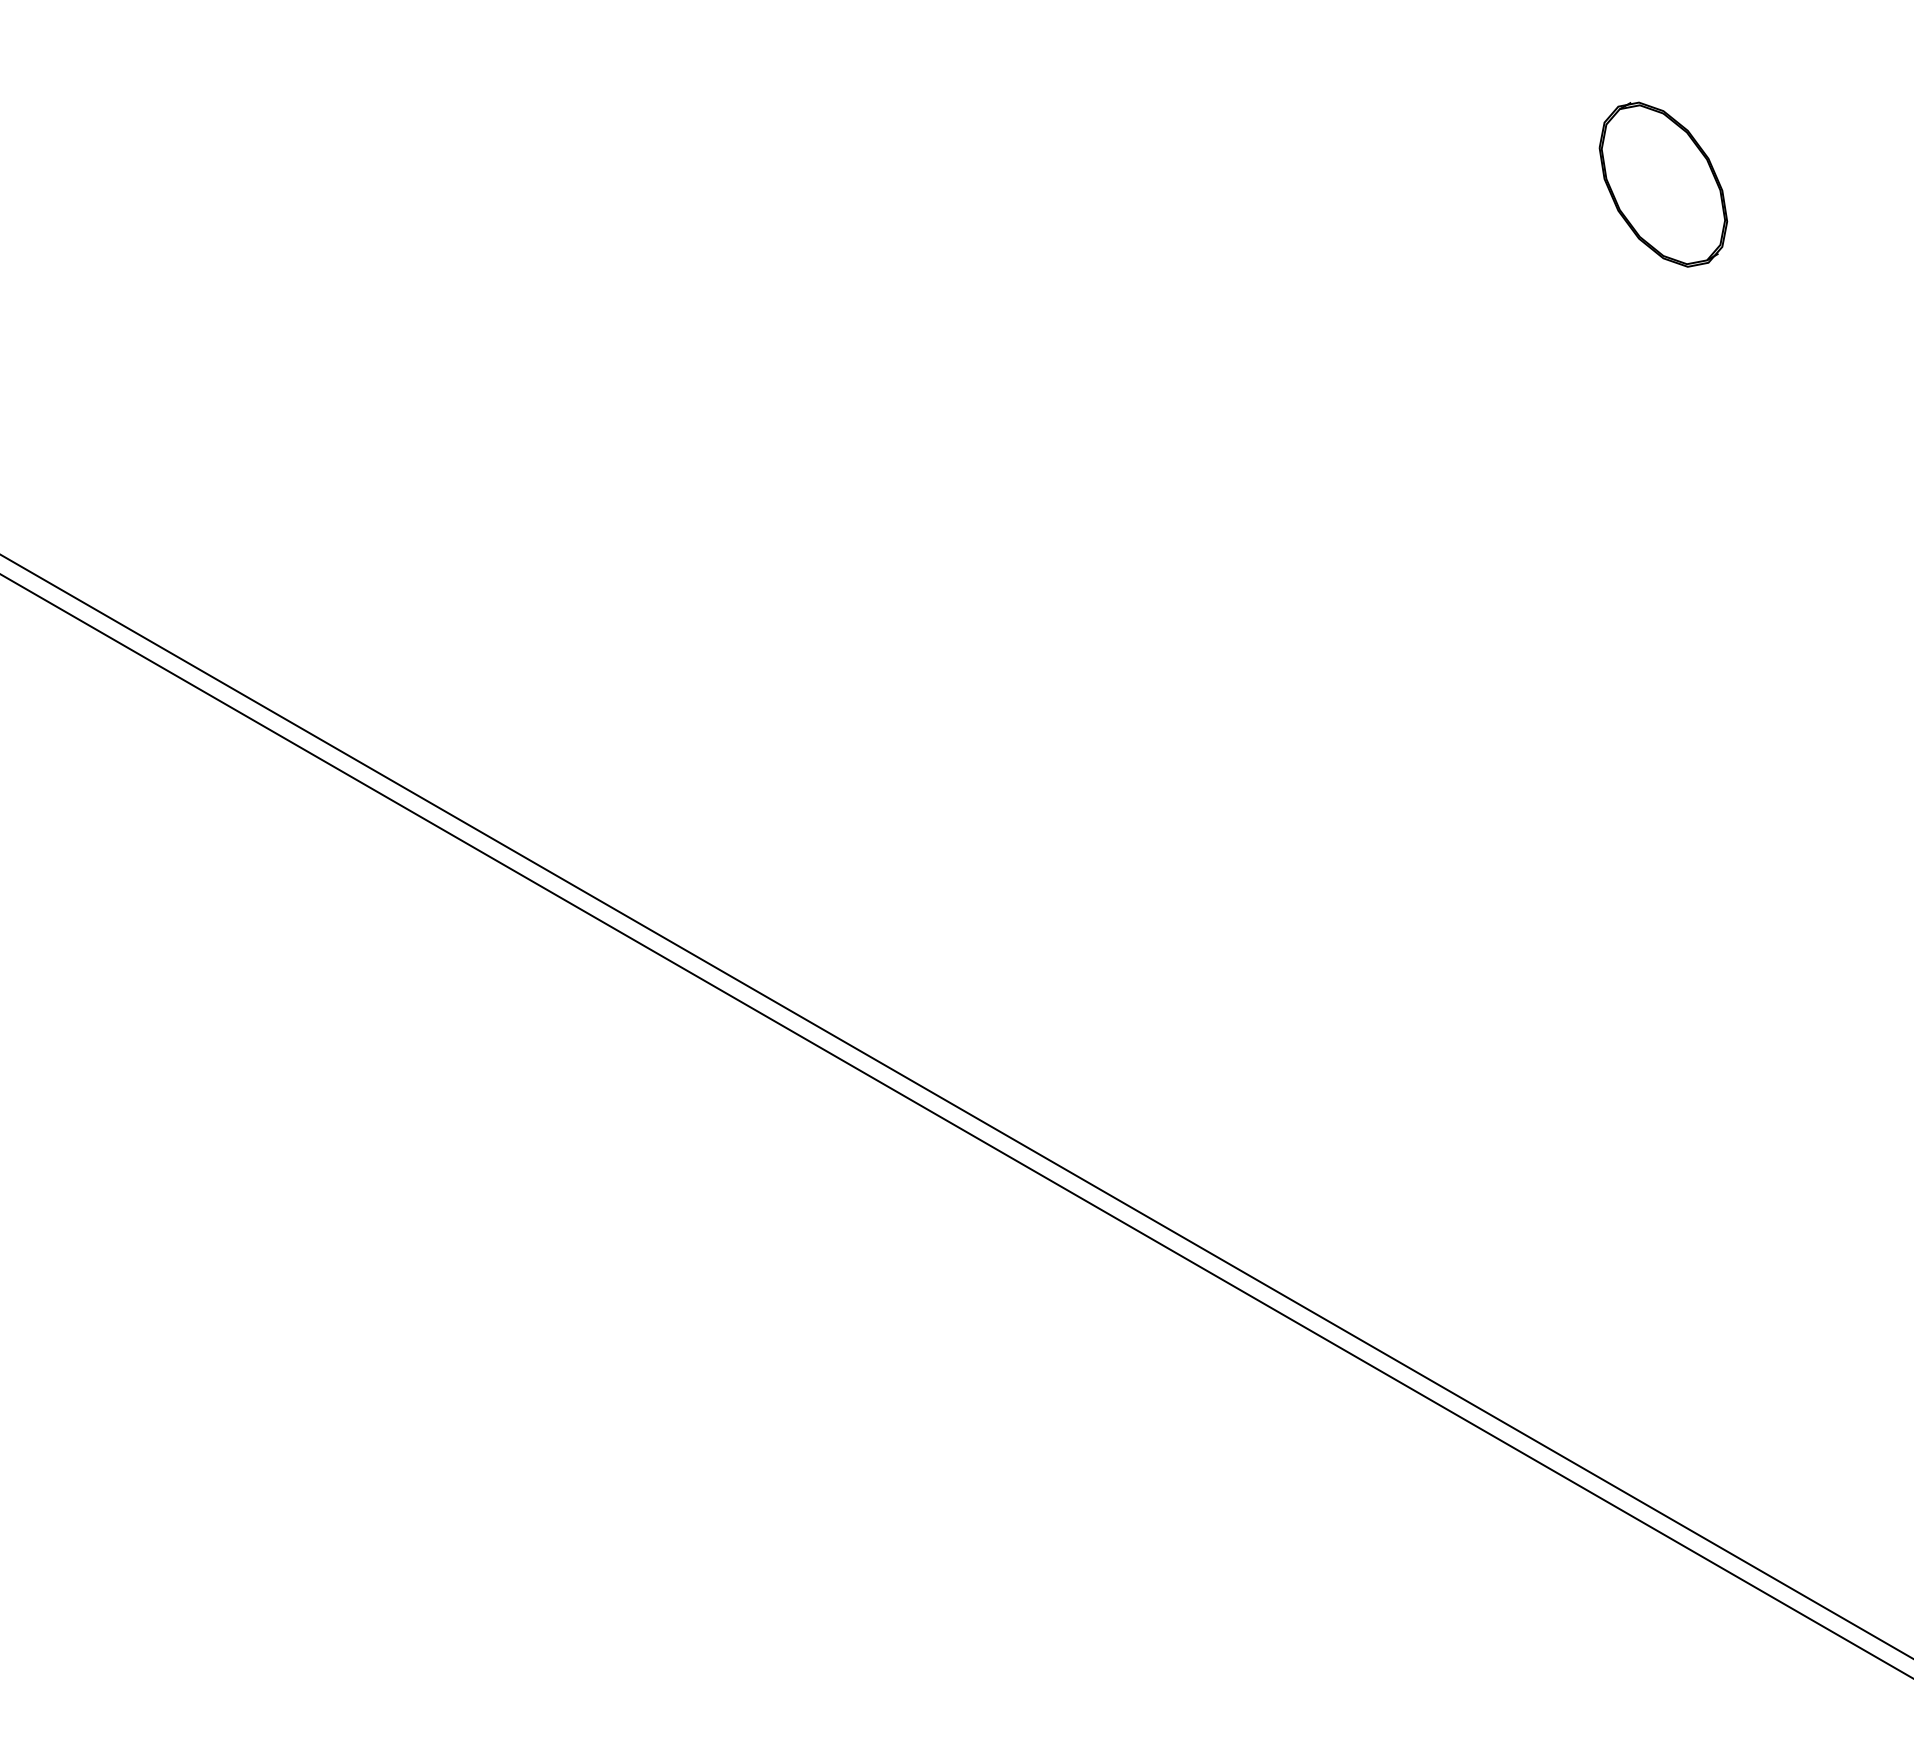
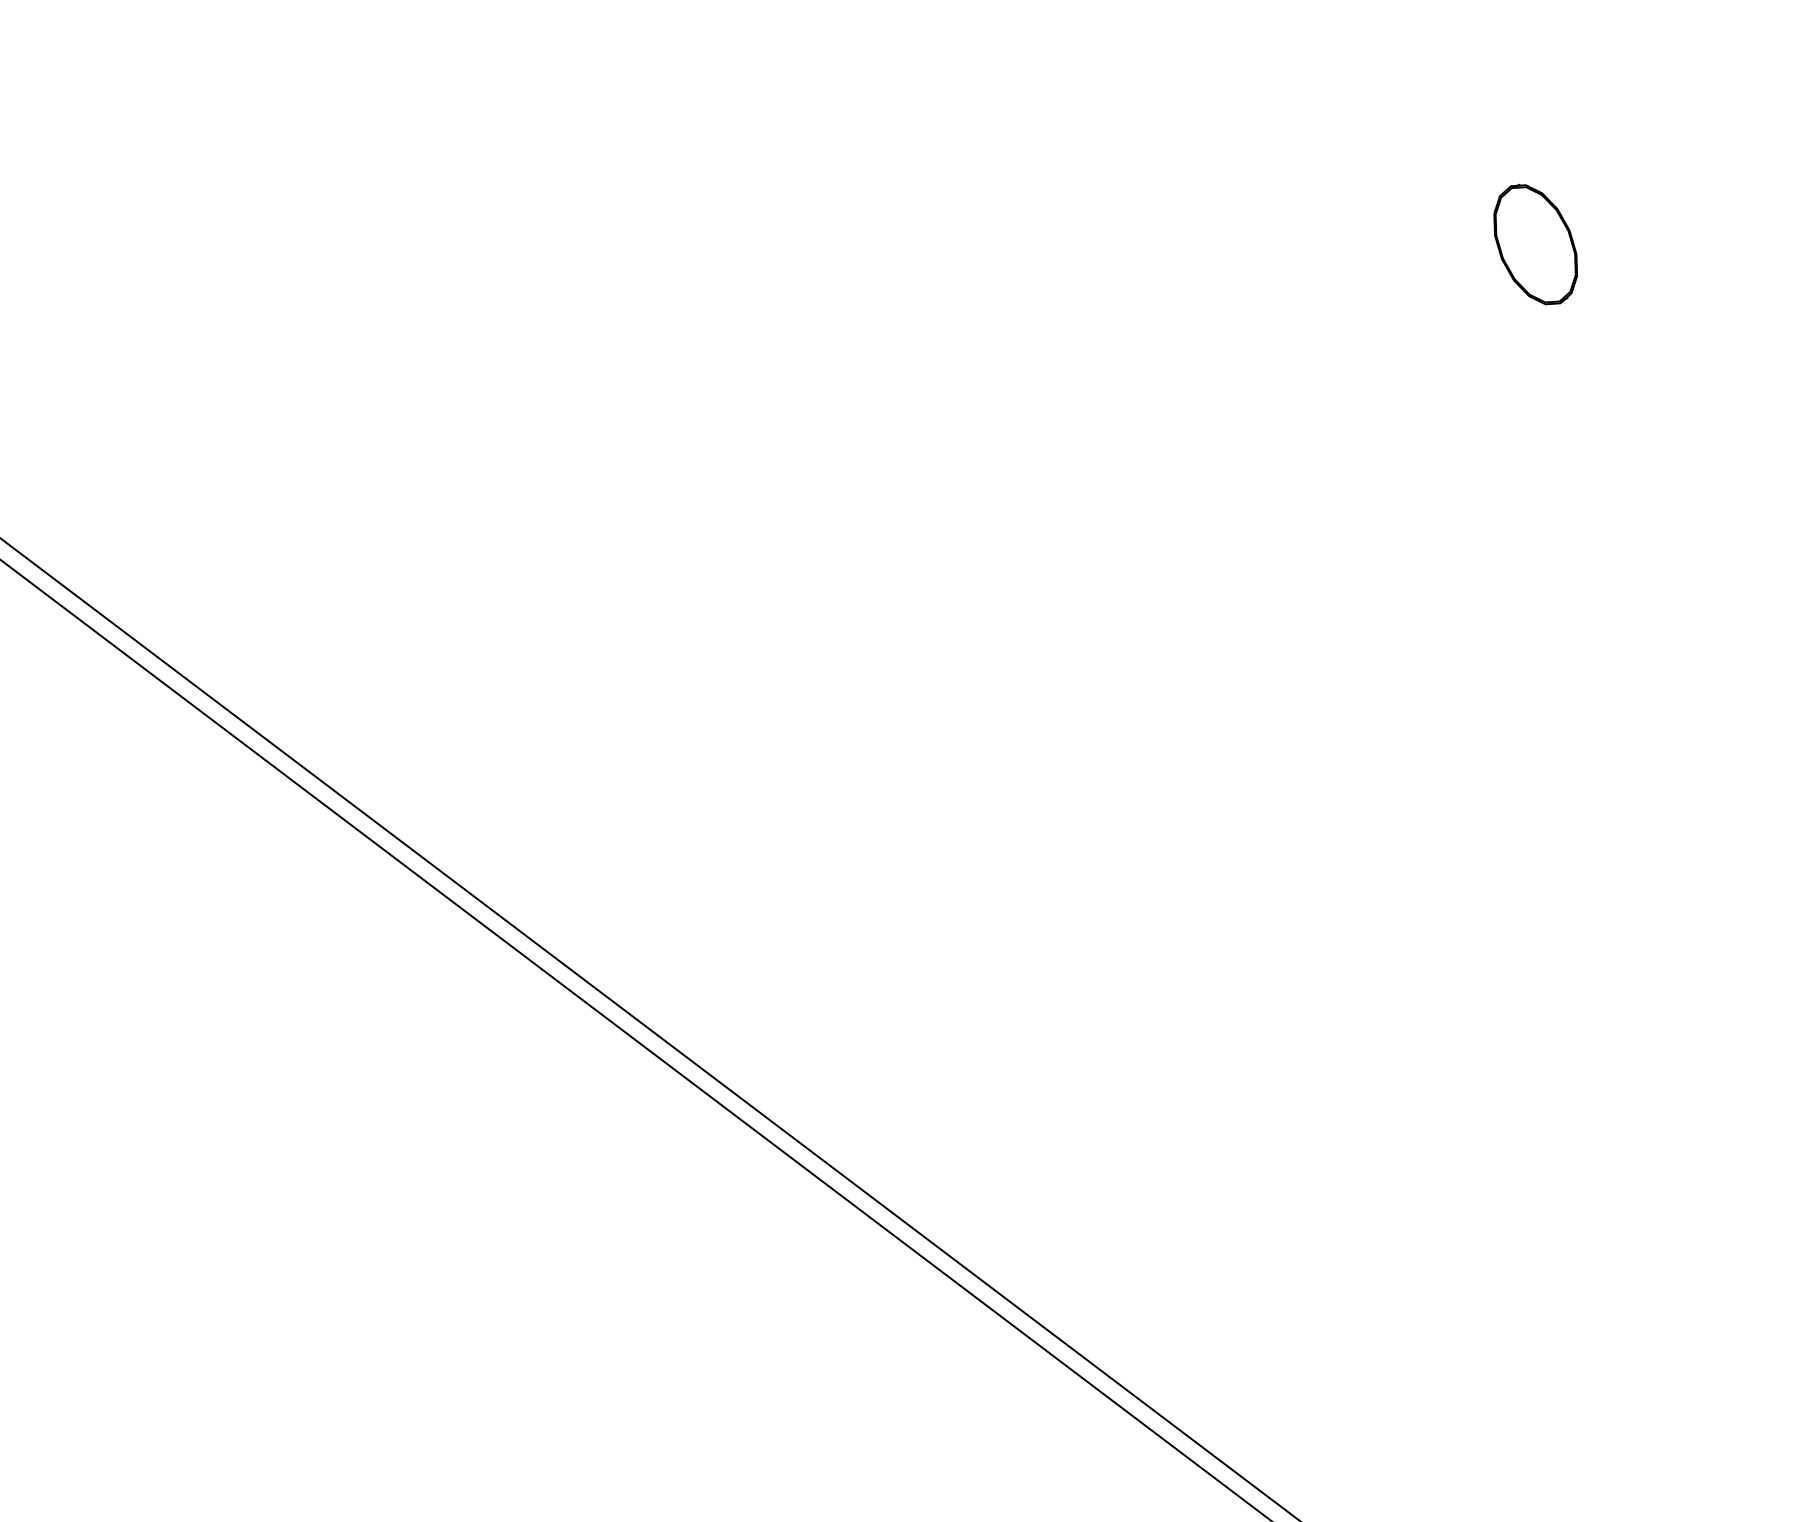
part: (1663, 184) -> (1535, 244), size x0.7

